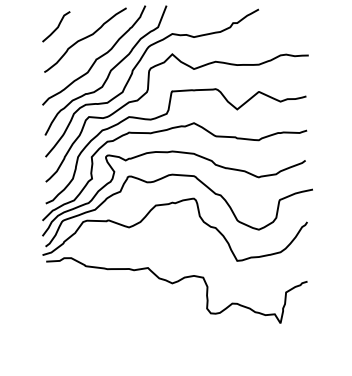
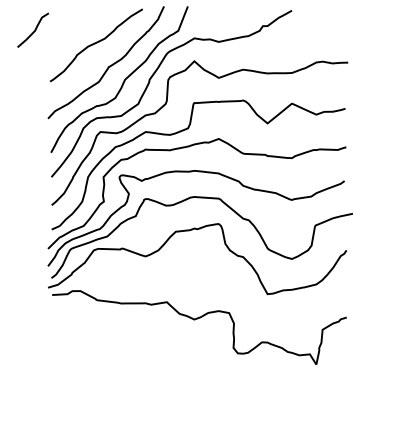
curve: (57, 26) -> (34, 29), moved

